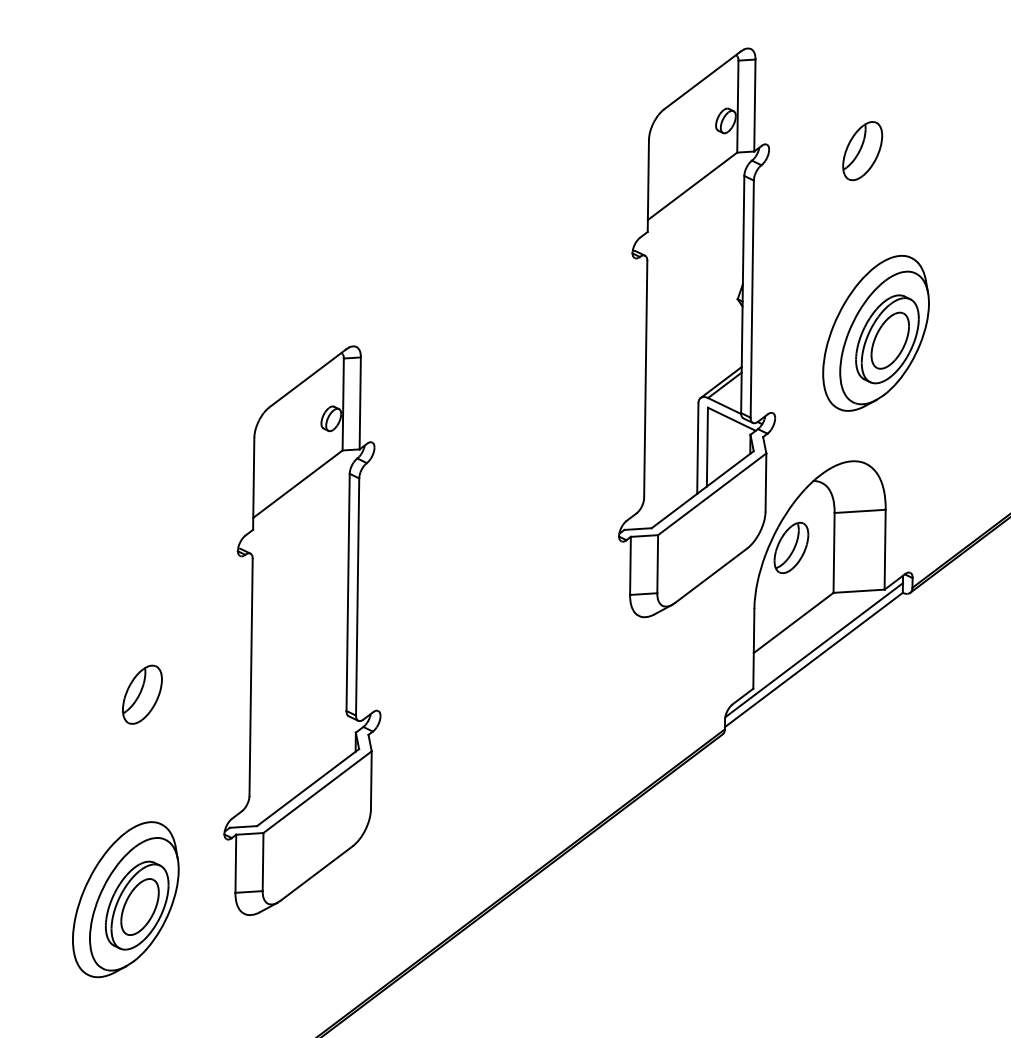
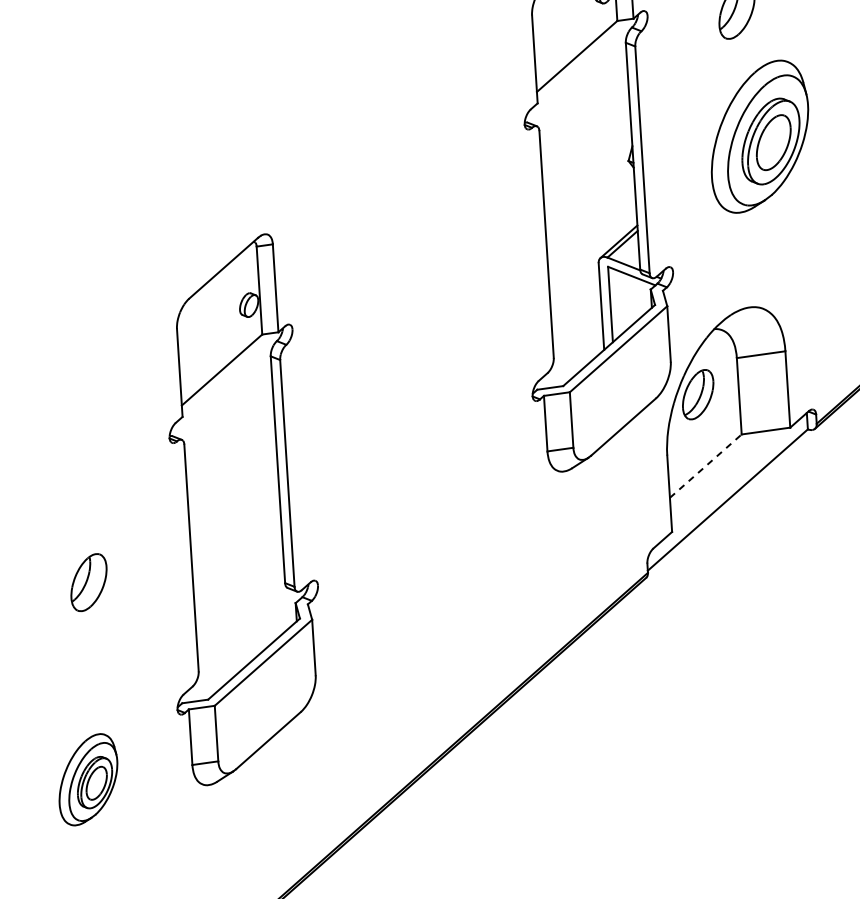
part: (875, 332) -> (759, 135), moved
line: (793, 622) -> (705, 465), solid -> dashed
line: (813, 650) -> (726, 491), removed
part: (125, 899) -> (87, 779), size x0.6

